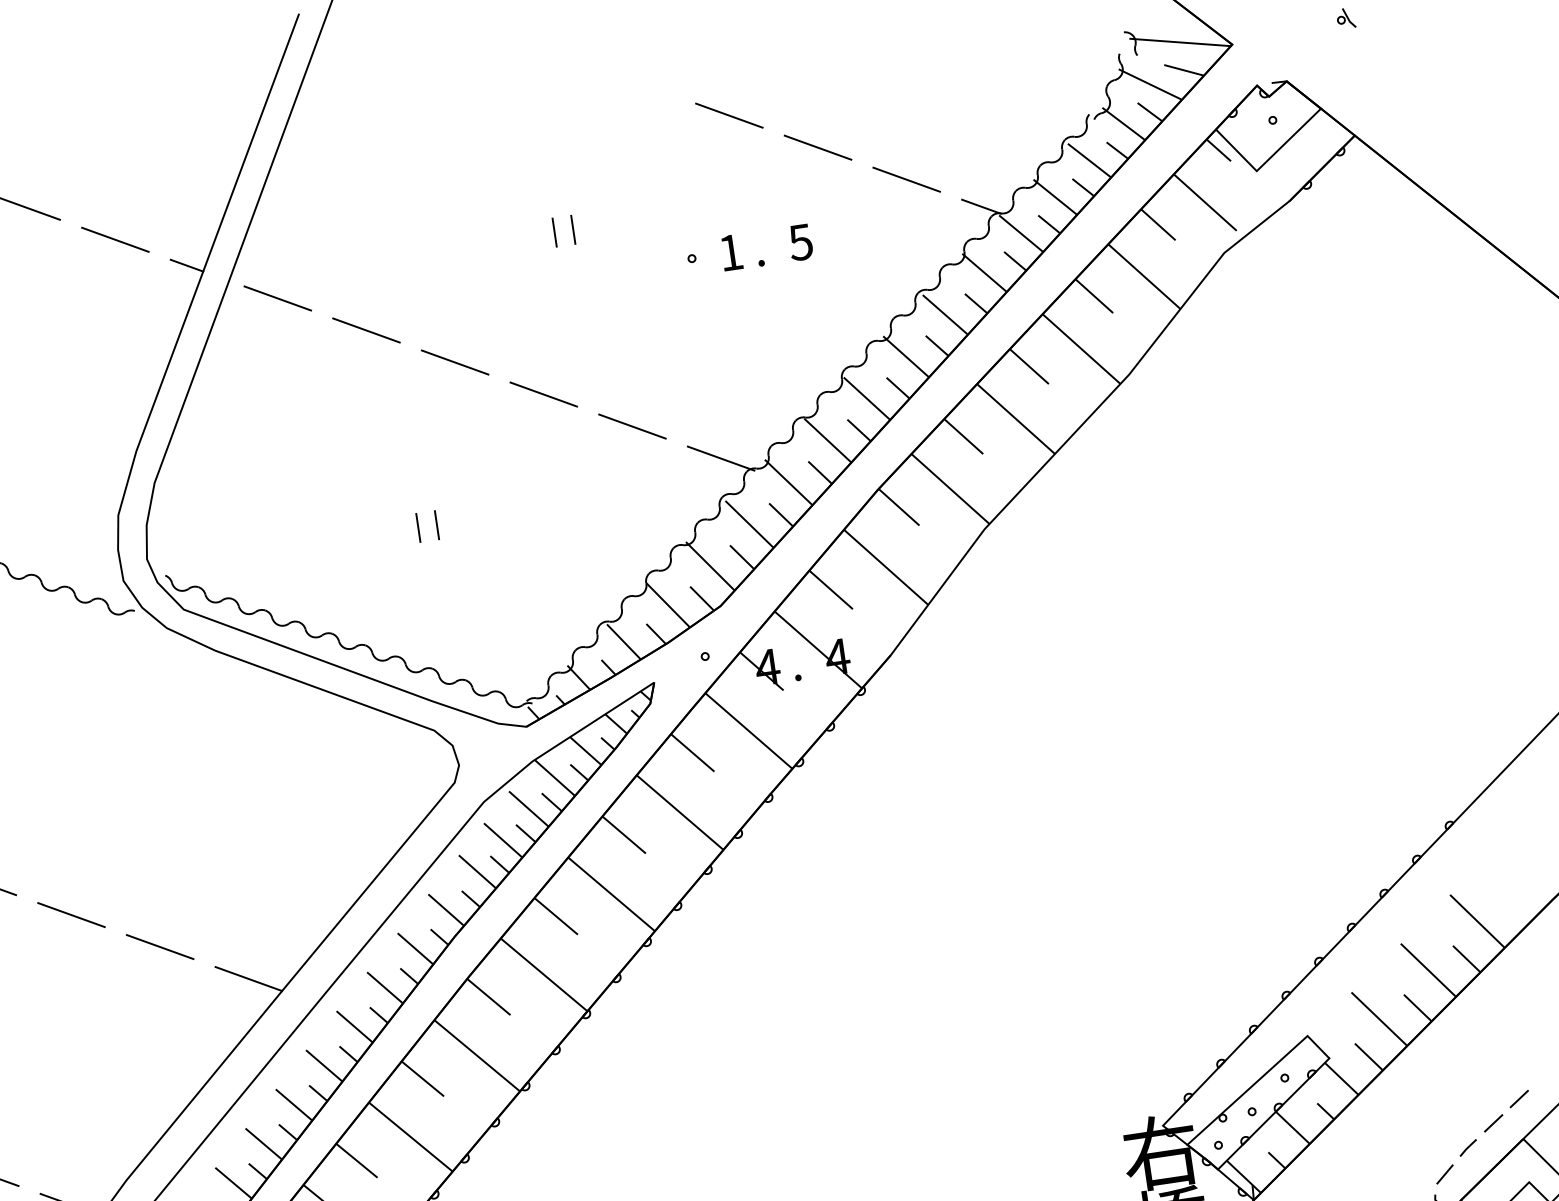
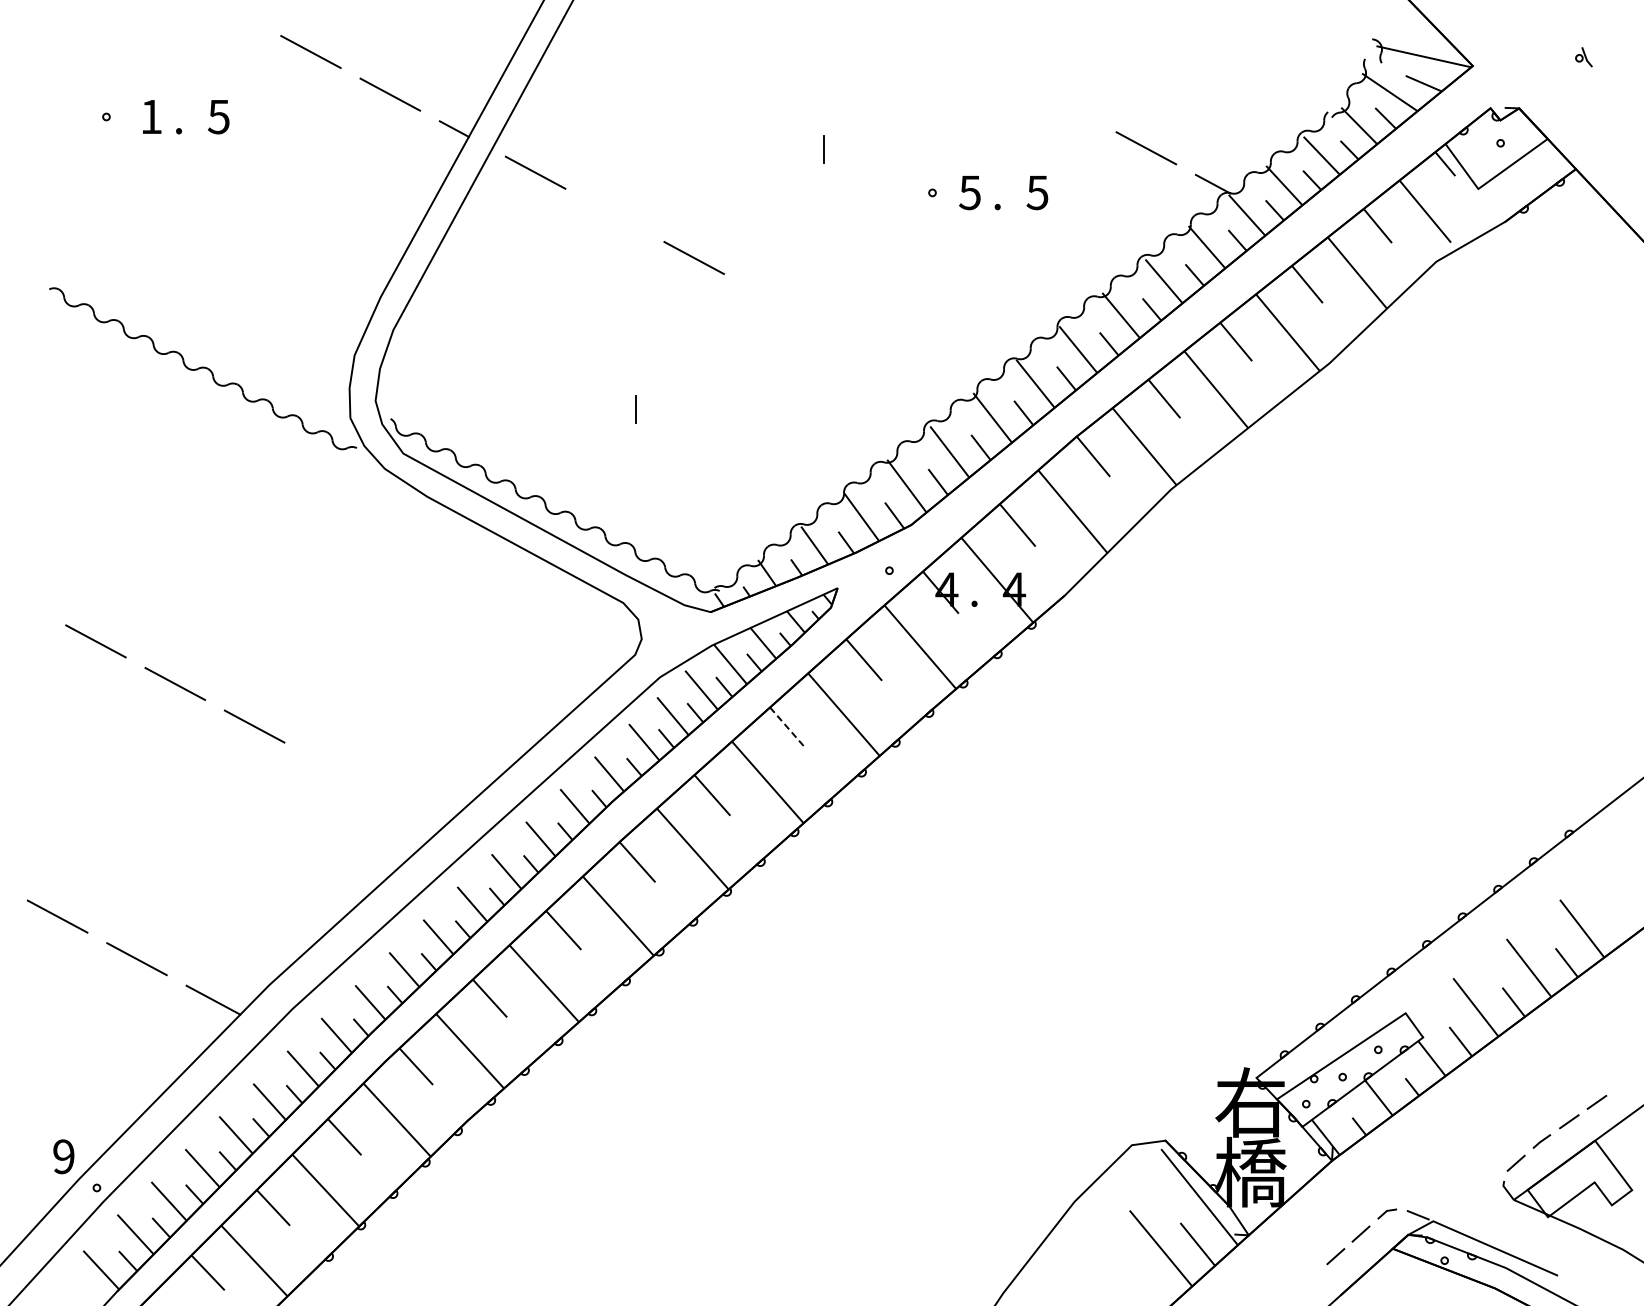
line: (729, 116) -> (987, 63), removed
line: (817, 147) -> (1066, 105), removed
line: (553, 233) -> (805, 149), removed
text: (730, 252) -> (969, 192), 1 -> 5
line: (366, 330) -> (614, 215), removed
line: (543, 394) -> (773, 300), removed
line: (632, 426) -> (852, 343), removed
line: (720, 458) -> (931, 385), removed
line: (437, 524) -> (654, 408), removed
line: (624, 835) -> (788, 728), solid -> dashed
line: (159, 947) -> (333, 769), removed
line: (249, 978) -> (413, 811), removed

